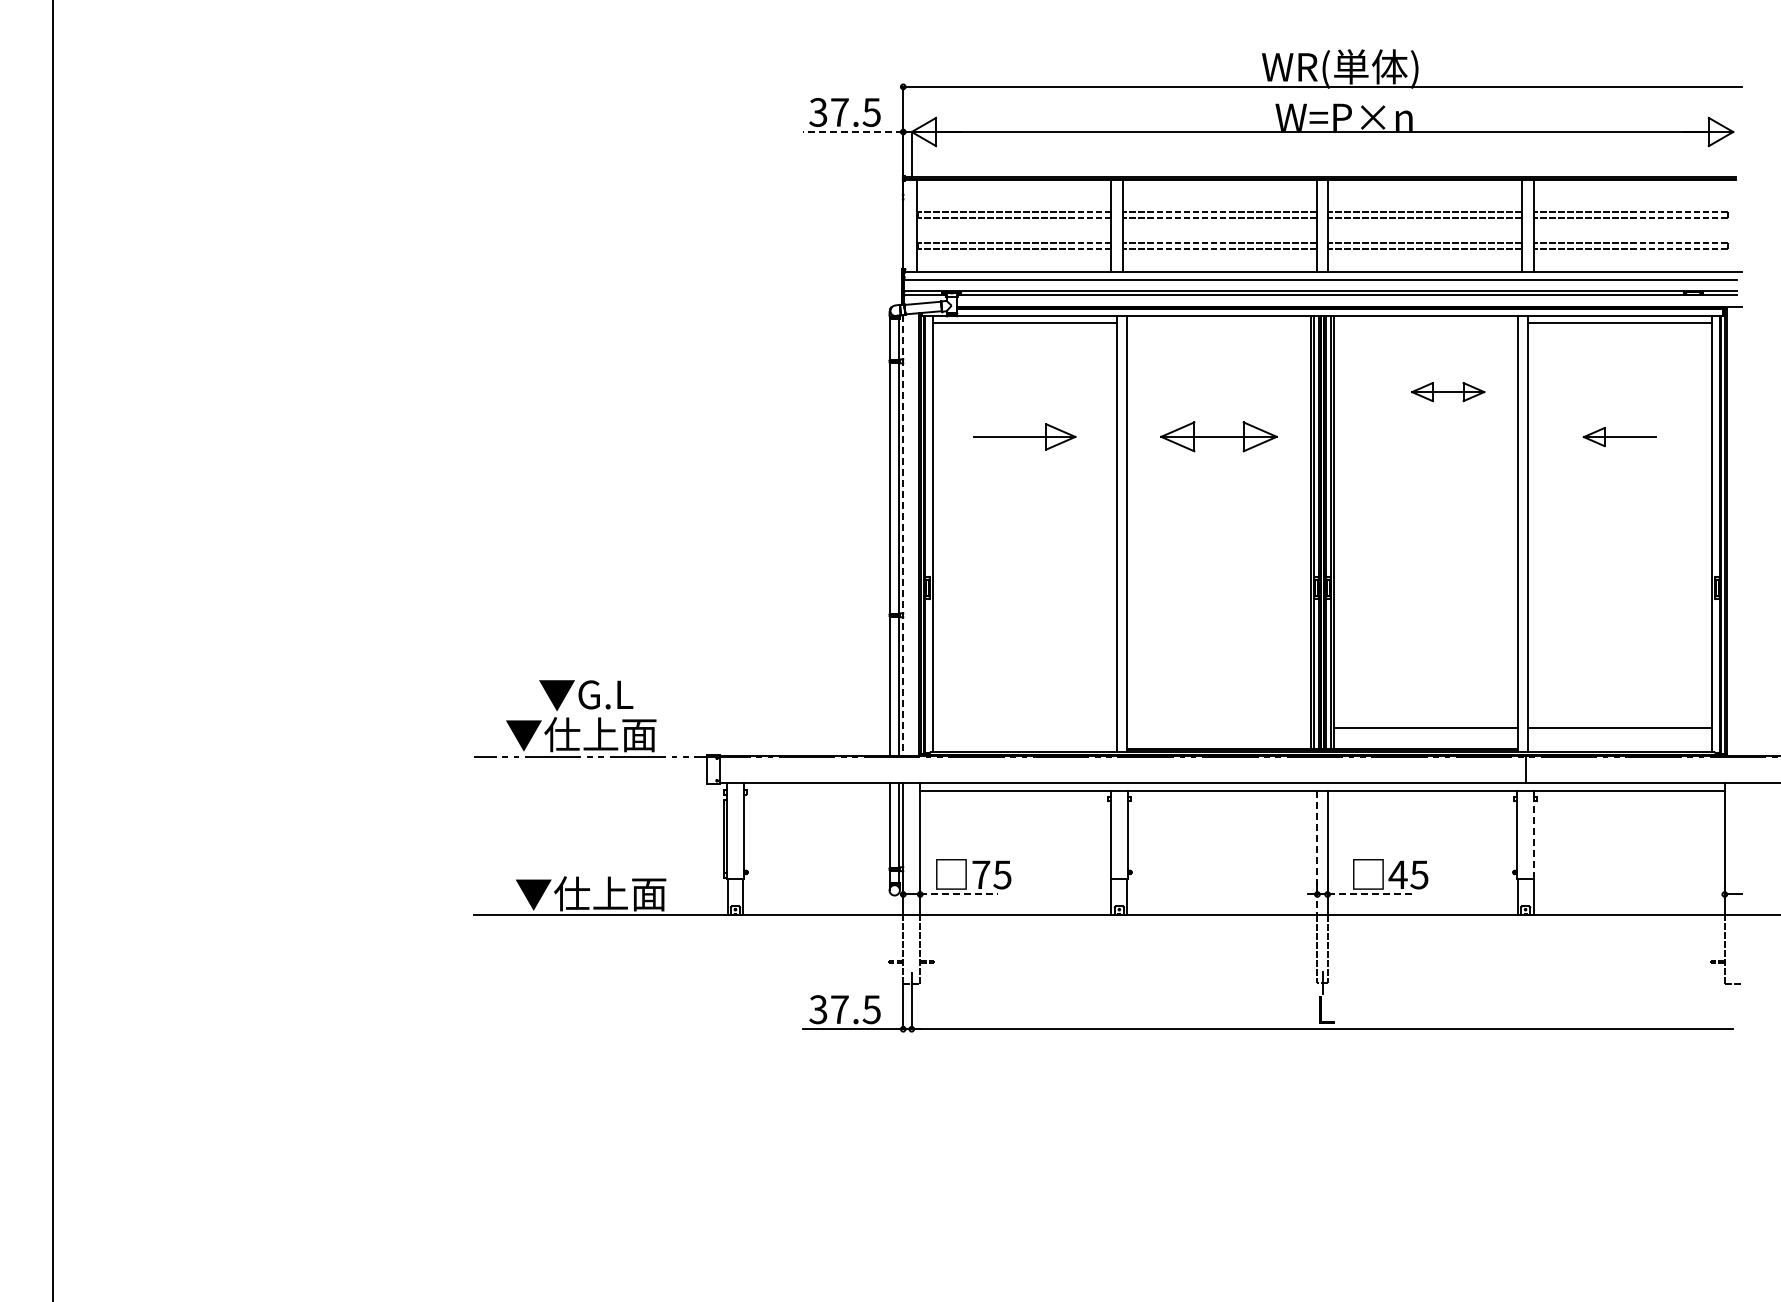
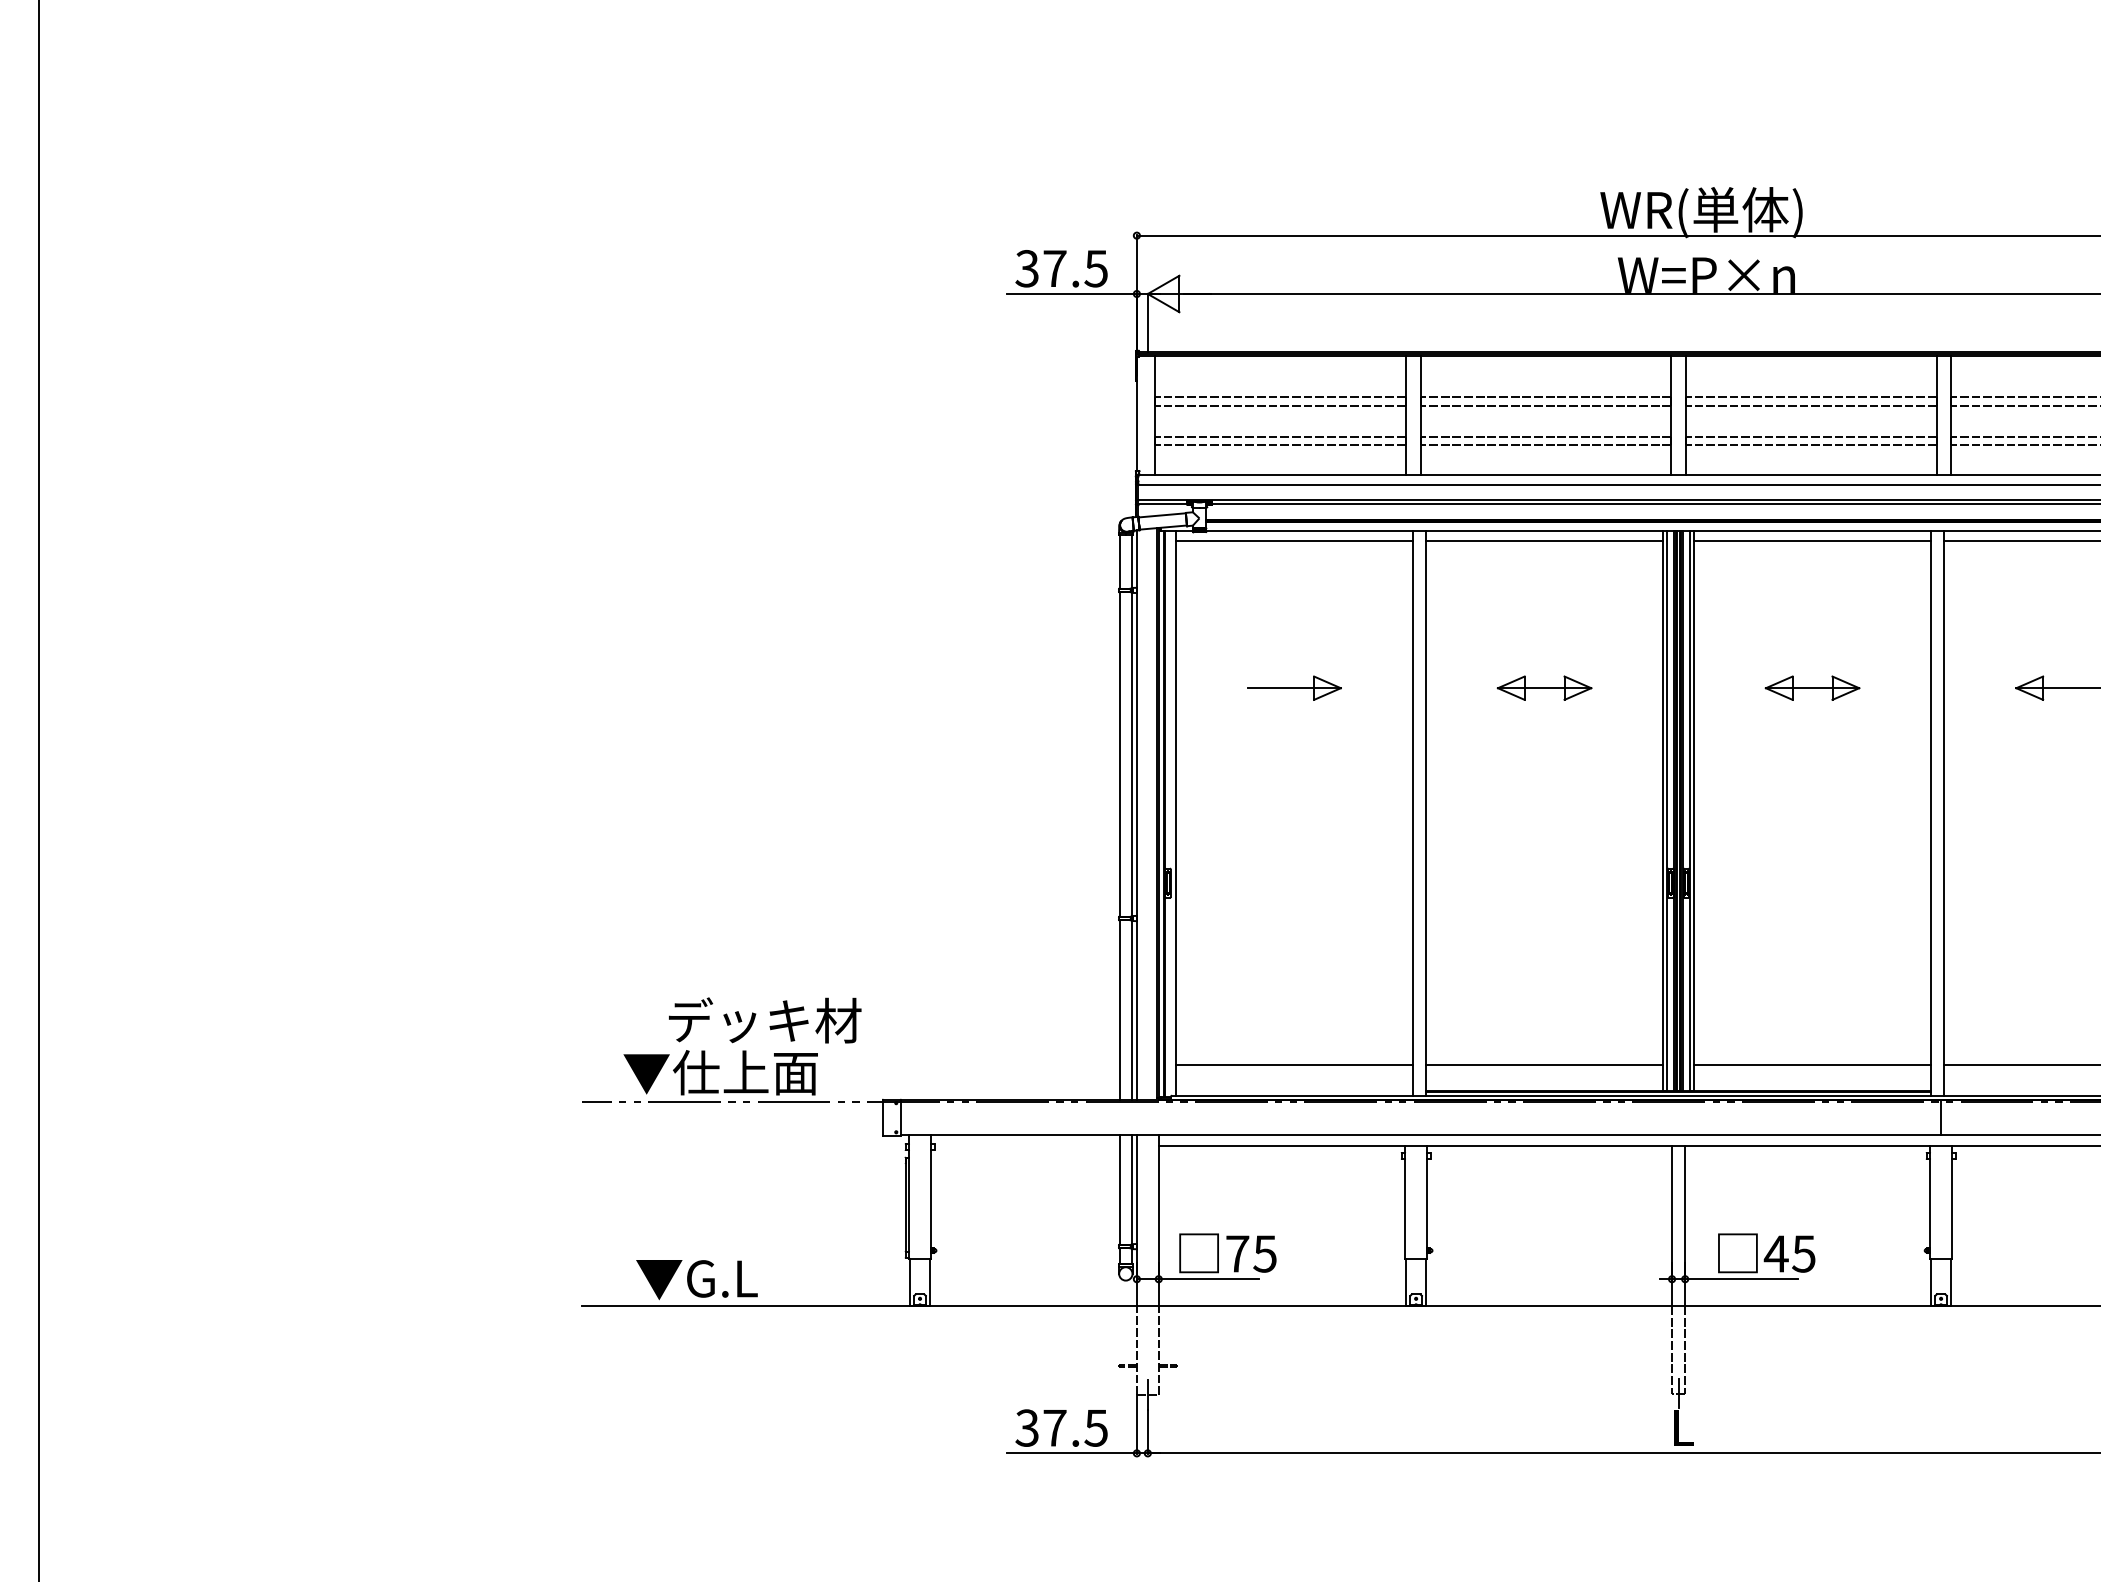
line: (852, 132) -> (1071, 294), dashed -> solid
line: (1218, 322) -> (1544, 540), added
line: (1426, 322) -> (1813, 540), added
part: (1448, 392) -> (1813, 688), moved
part: (1025, 437) -> (1294, 688), size x0.71
part: (1218, 437) -> (1544, 688), size x0.62
line: (903, 535) -> (1137, 815), dashed -> solid
text: (614, 693) -> (763, 1019), ▼G.L -> デッキ材
line: (1024, 728) -> (1293, 1064), added
line: (1218, 728) -> (1544, 1064), added
line: (1534, 840) -> (1952, 1209), dashed -> solid
line: (1317, 853) -> (1672, 1226), dashed -> solid
text: (610, 893) -> (758, 1277), ▼仕上面 -> ▼G.L
line: (959, 894) -> (1209, 1279), dashed -> solid
line: (1371, 894) -> (1741, 1279), dashed -> solid

